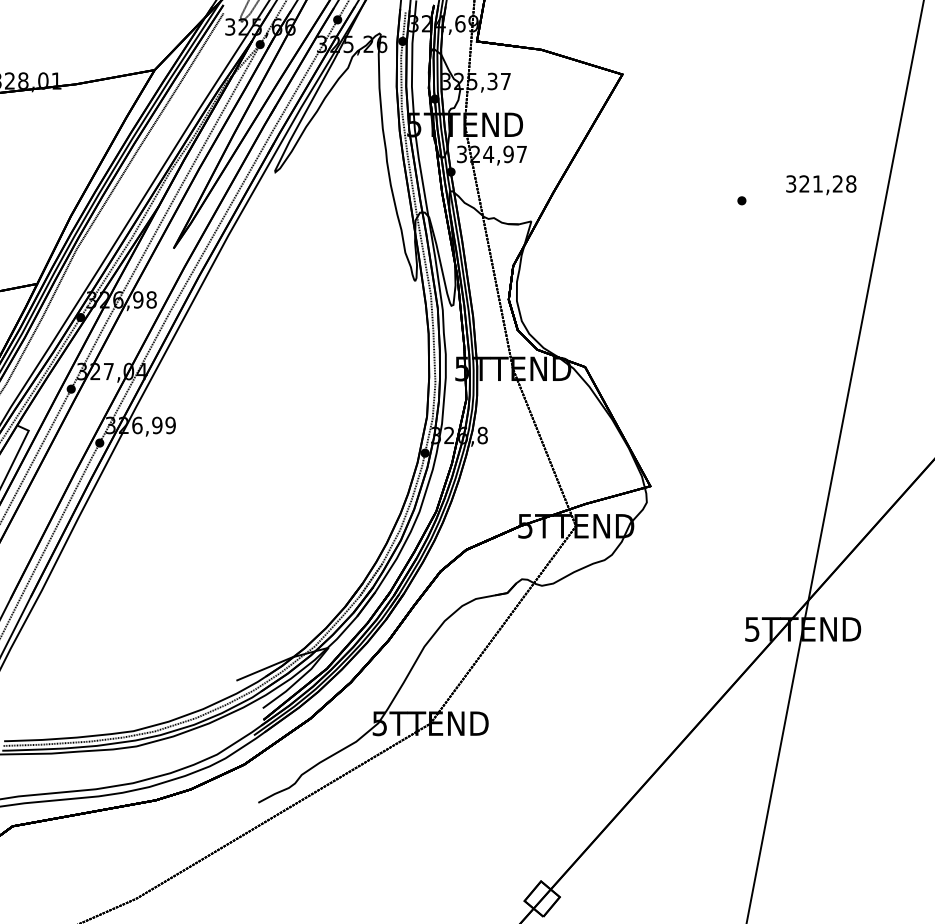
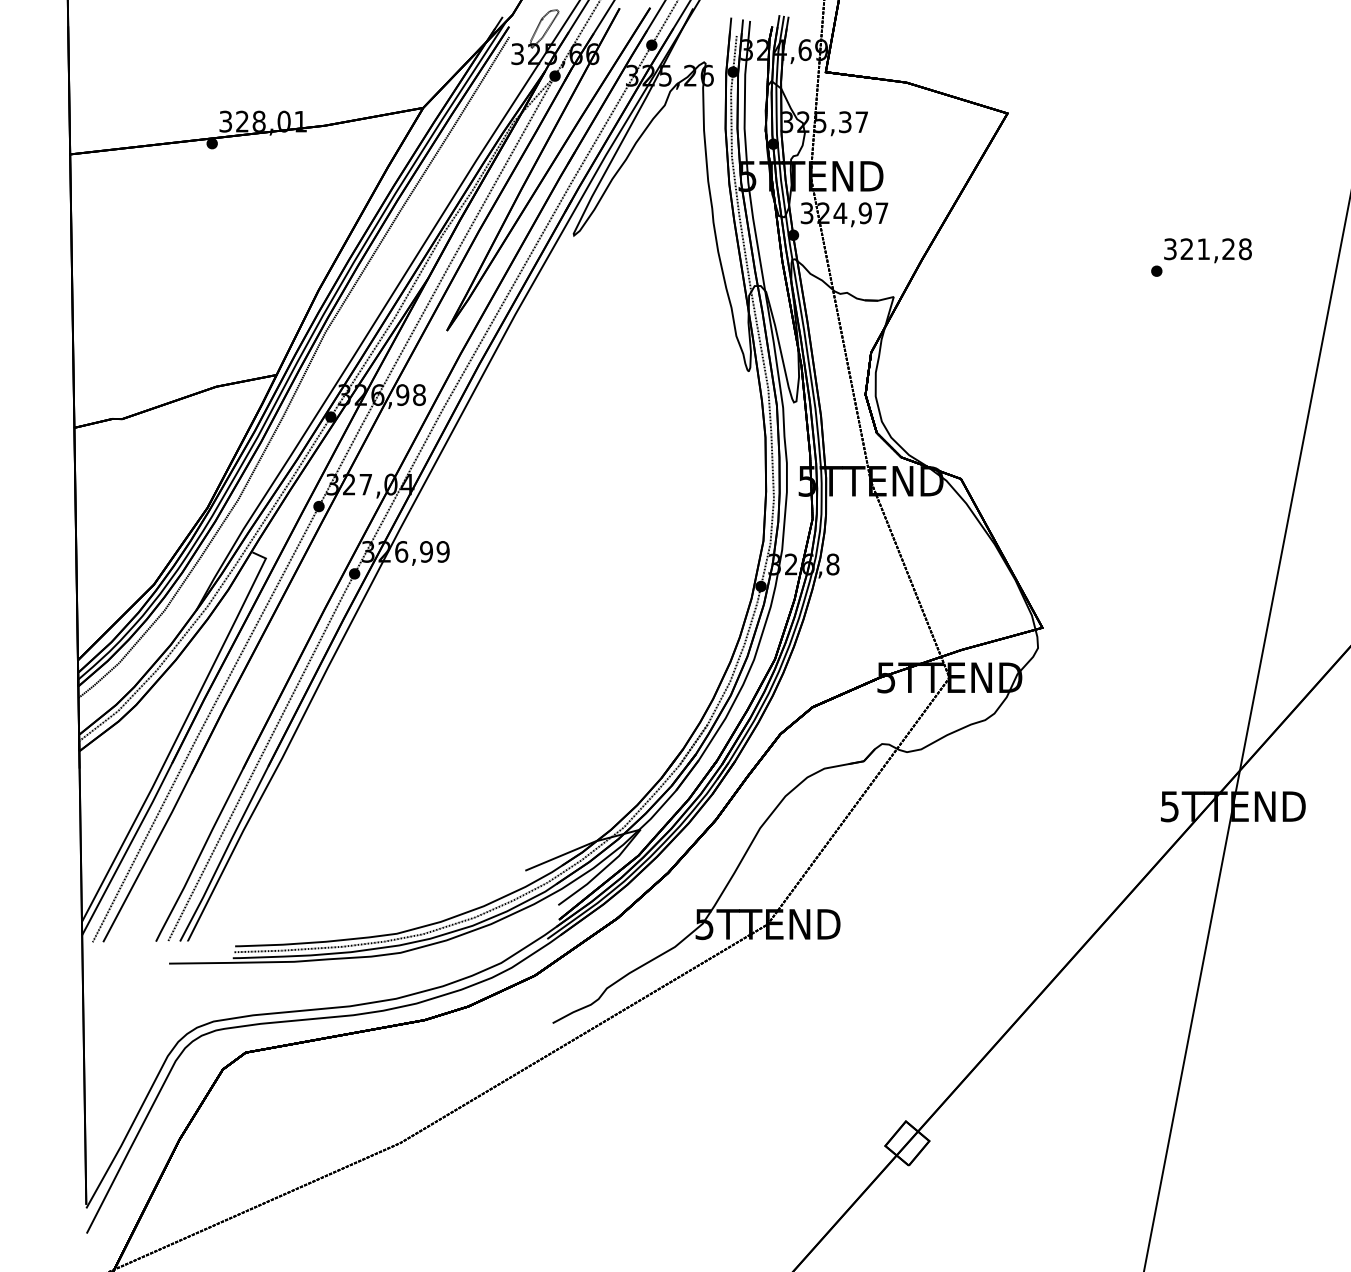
text: (820, 185) -> (1207, 250), moved

